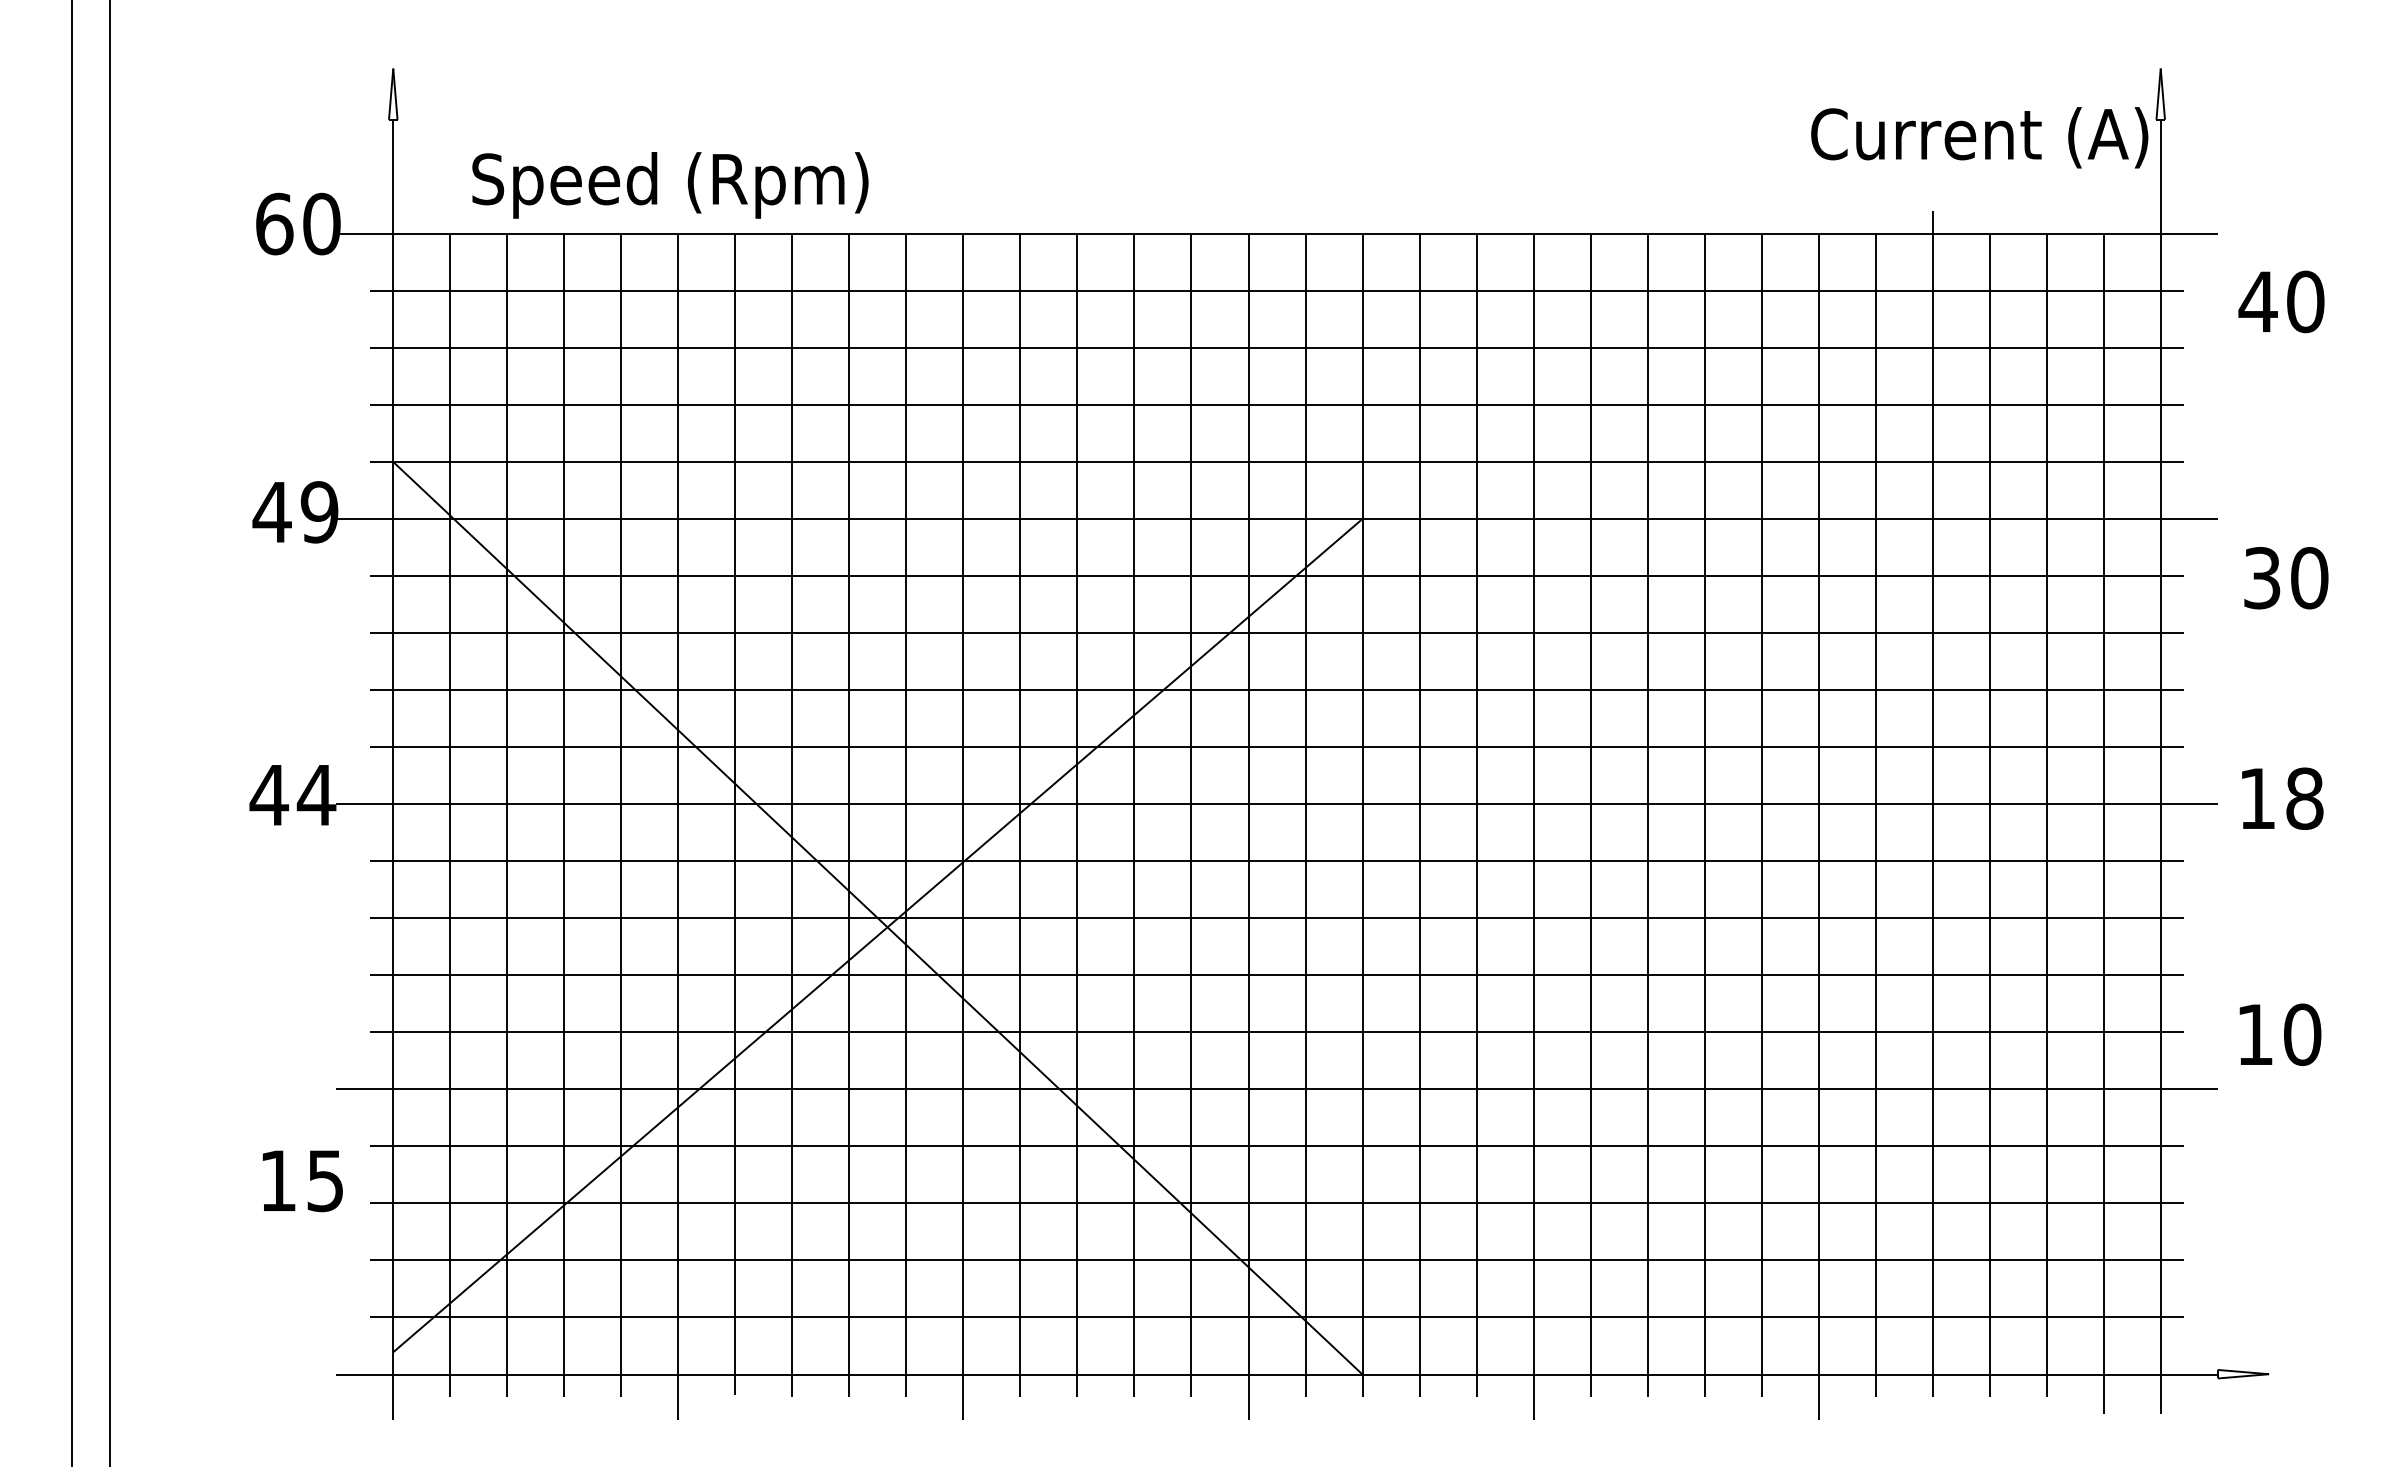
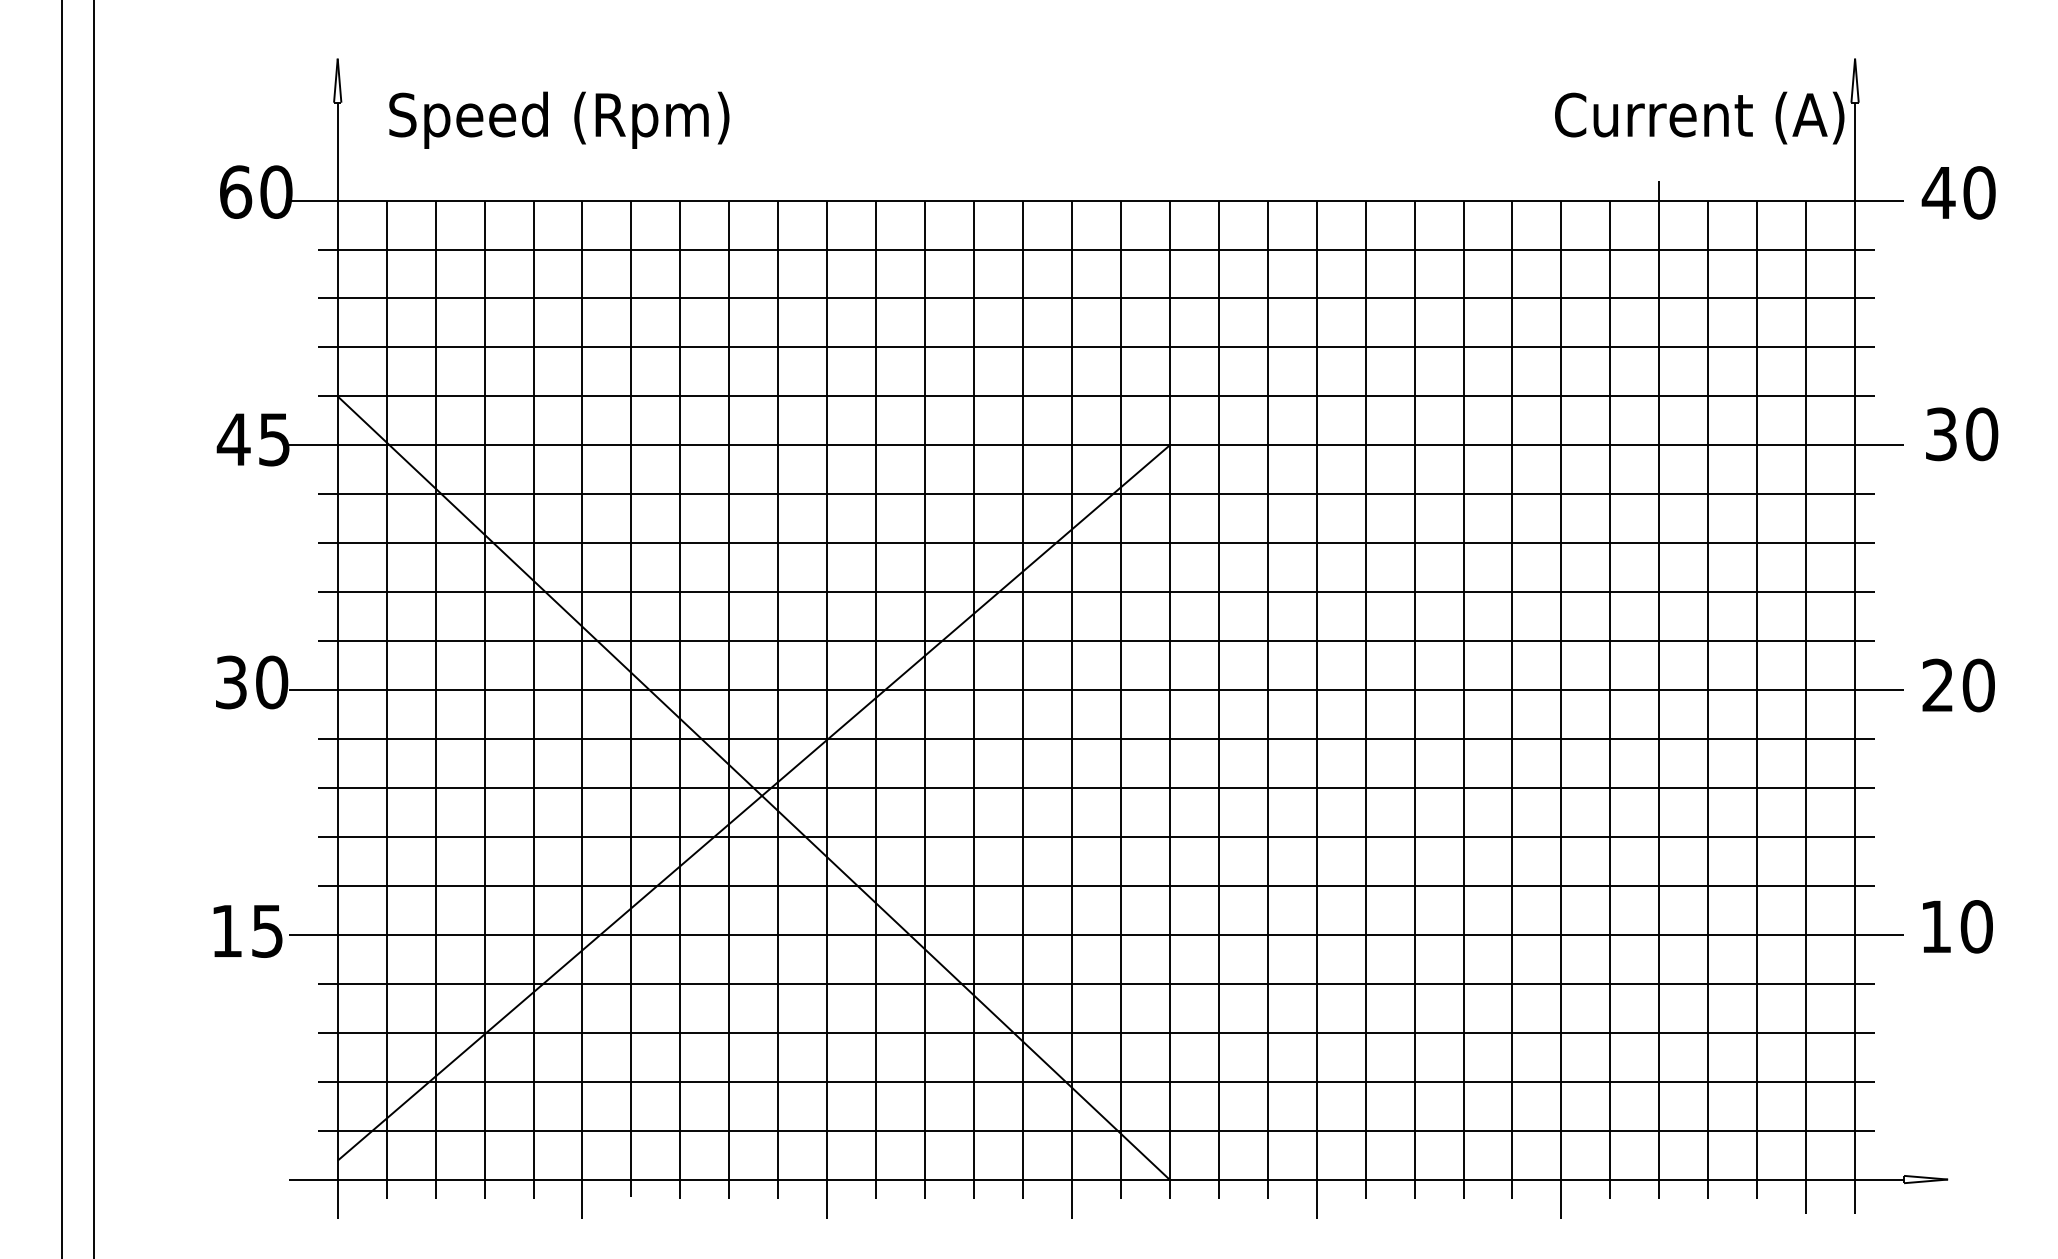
text: (670, 185) -> (559, 120), moved
text: (2281, 301) -> (1958, 192), moved
text: (319, 512) -> (274, 439), 49 -> 45
text: (2286, 578) -> (1962, 434), moved
text: (292, 795) -> (251, 682), 44 -> 30
text: (2281, 798) -> (1958, 685), 18 -> 20
text: (2280, 1034) -> (1957, 926), moved
text: (302, 1181) -> (247, 931), moved

